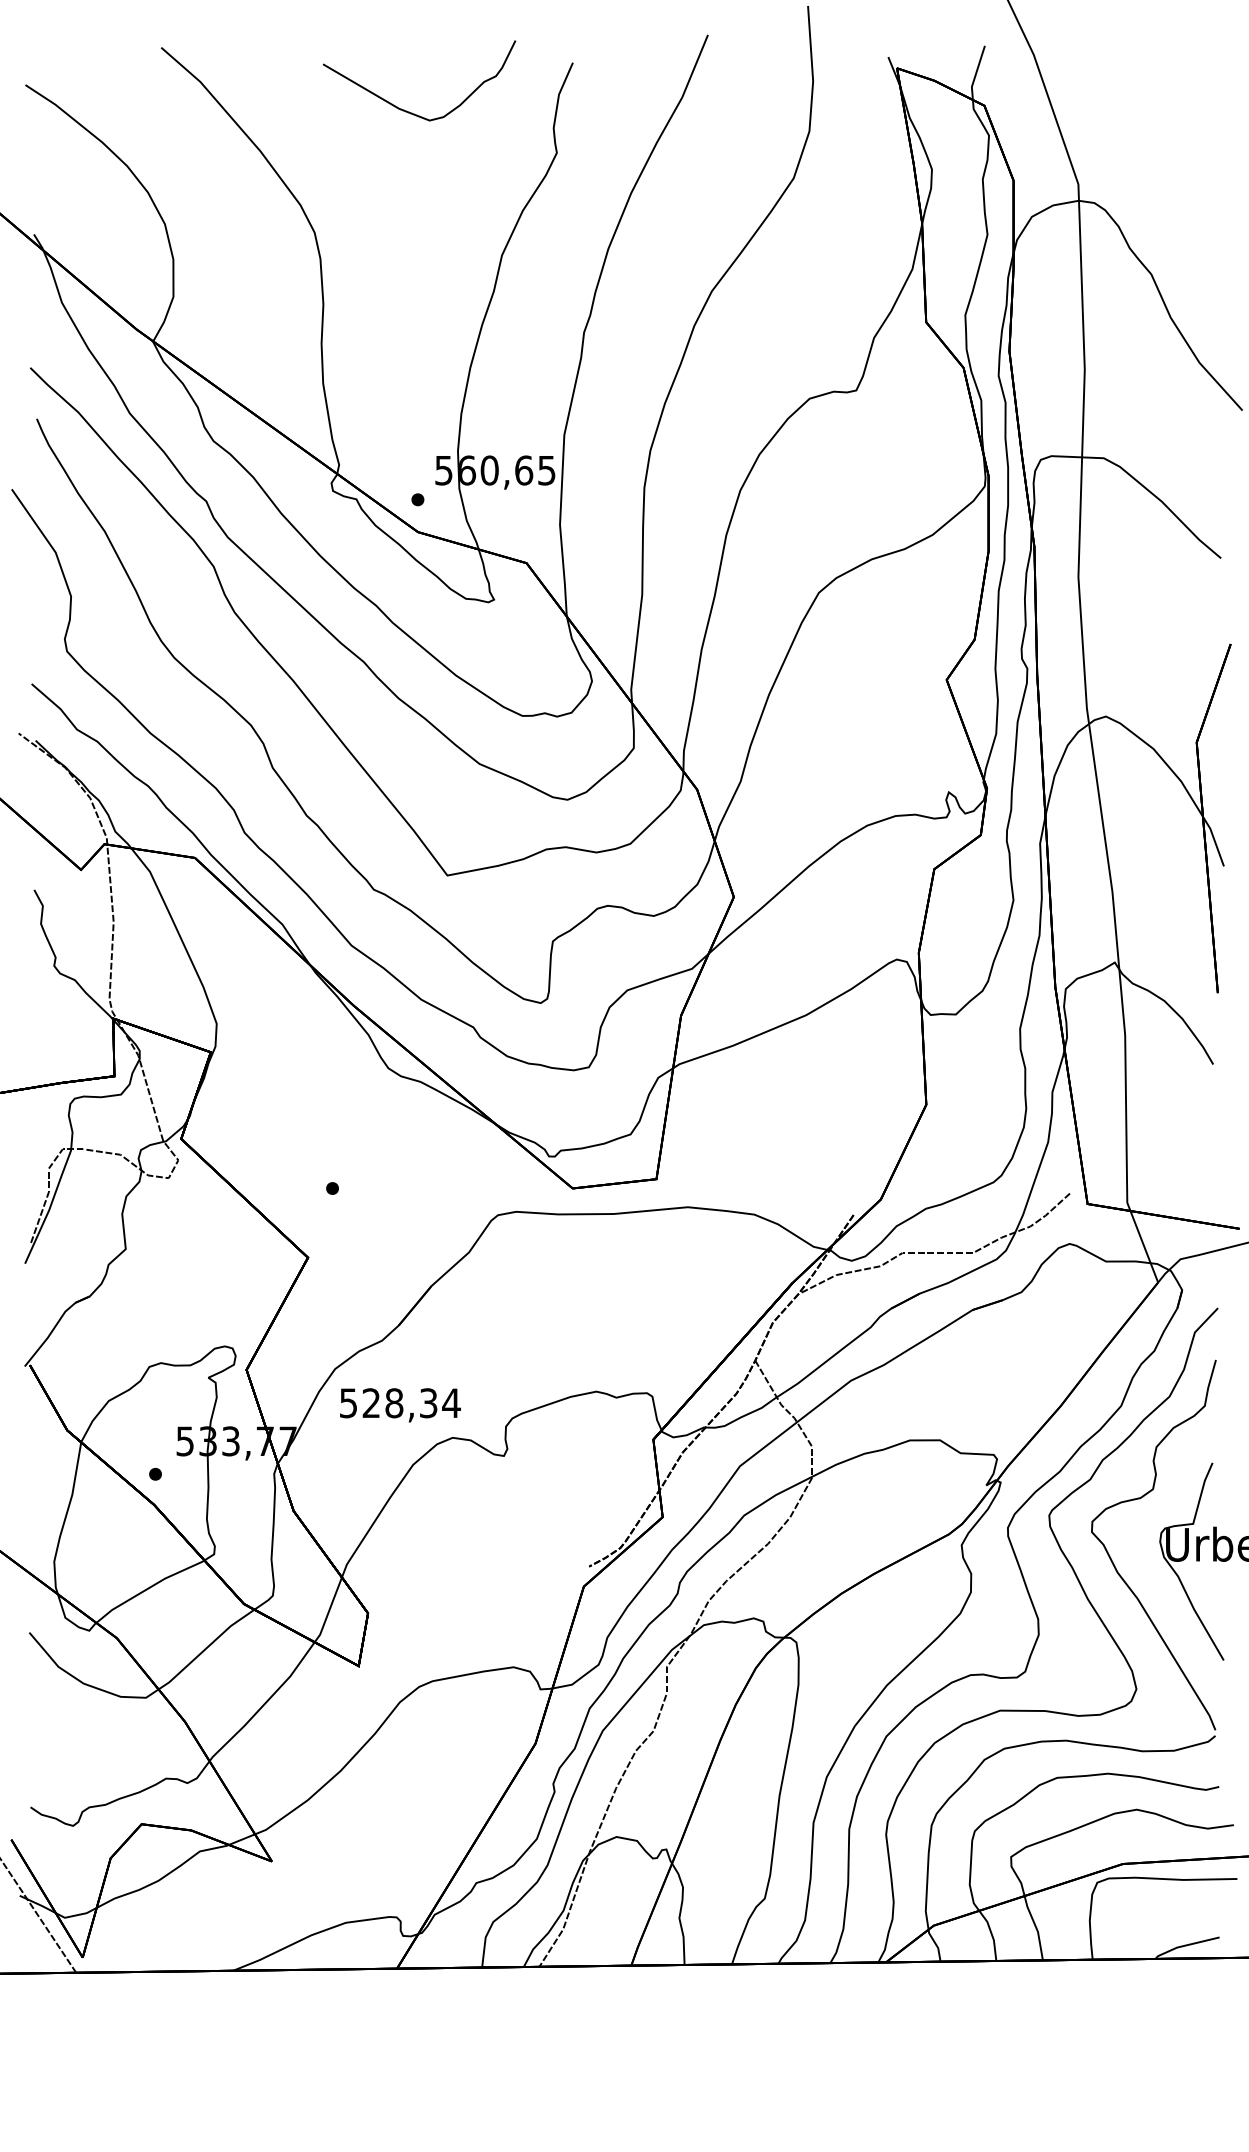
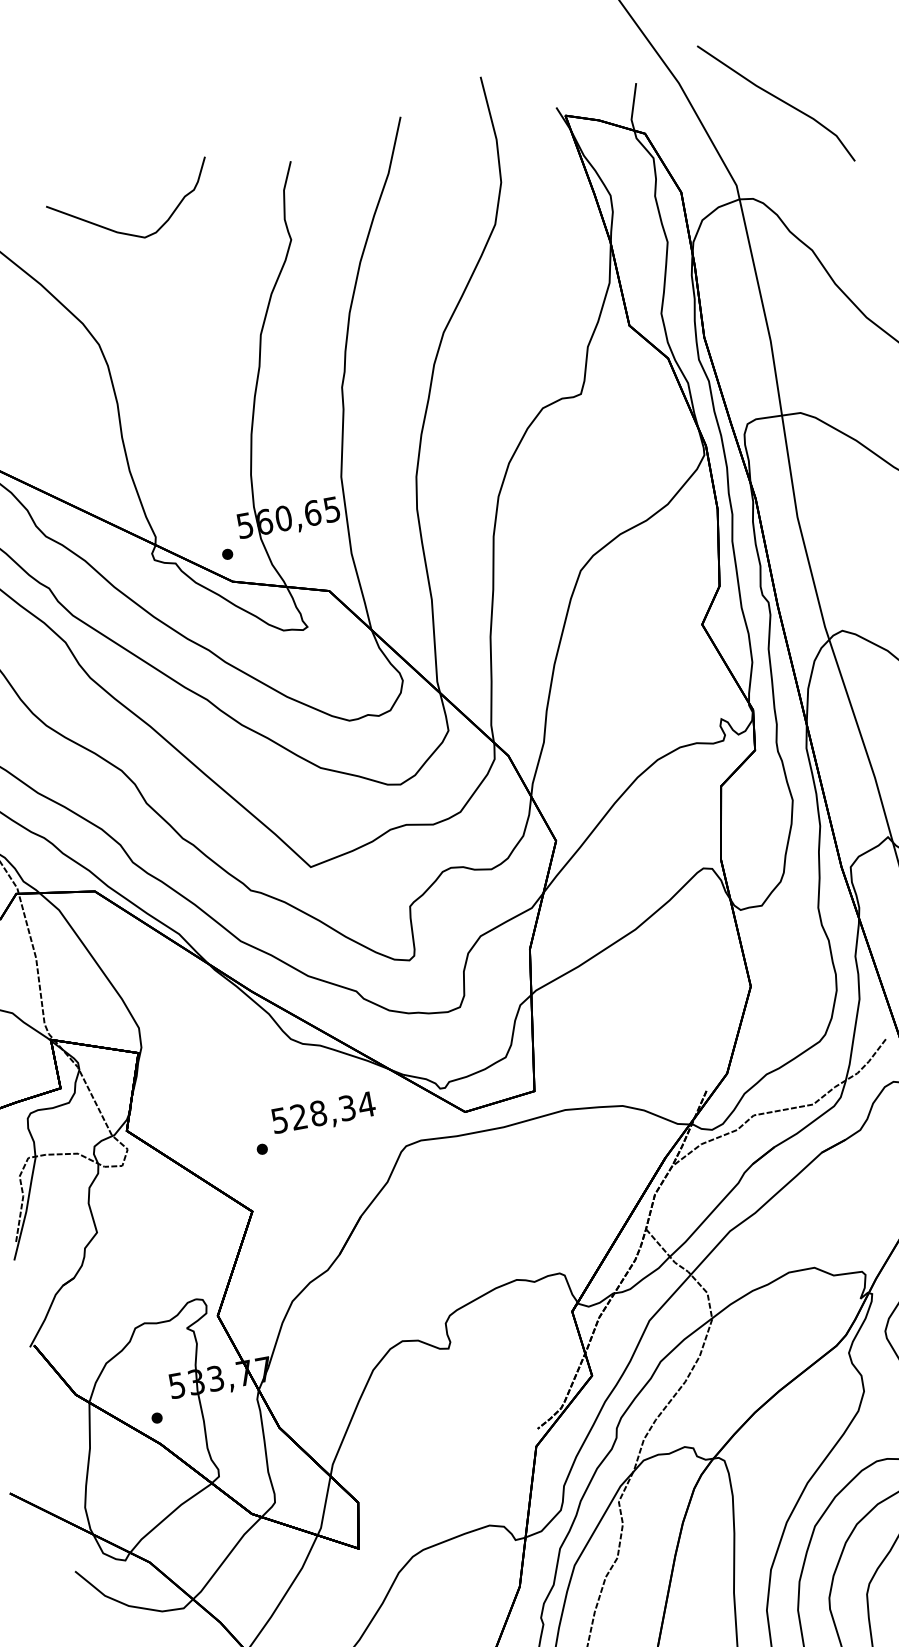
line: (1144, 94) -> (778, 99), added
curve: (409, 111) -> (126, 233), moved
text: (400, 1405) -> (323, 1114), moved

